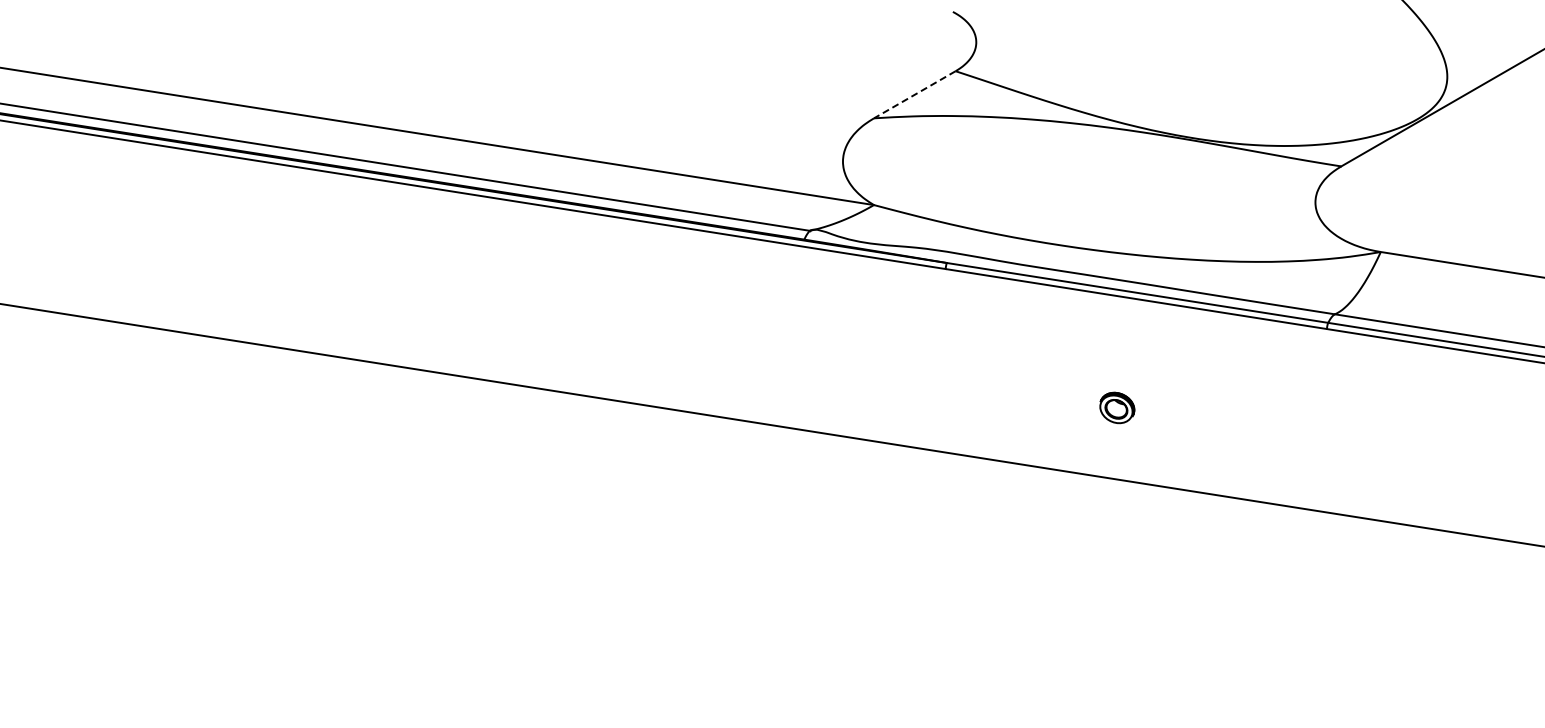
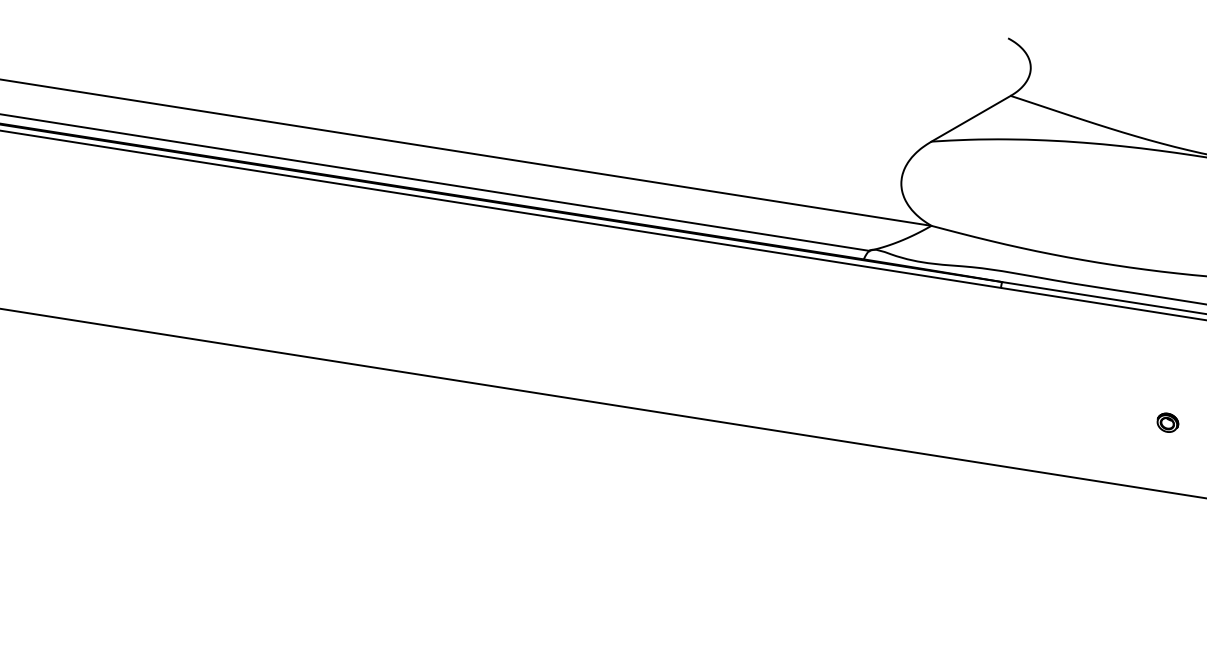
line: (914, 95) -> (970, 119), dashed -> solid
part: (1117, 407) -> (1167, 422), size x0.62

